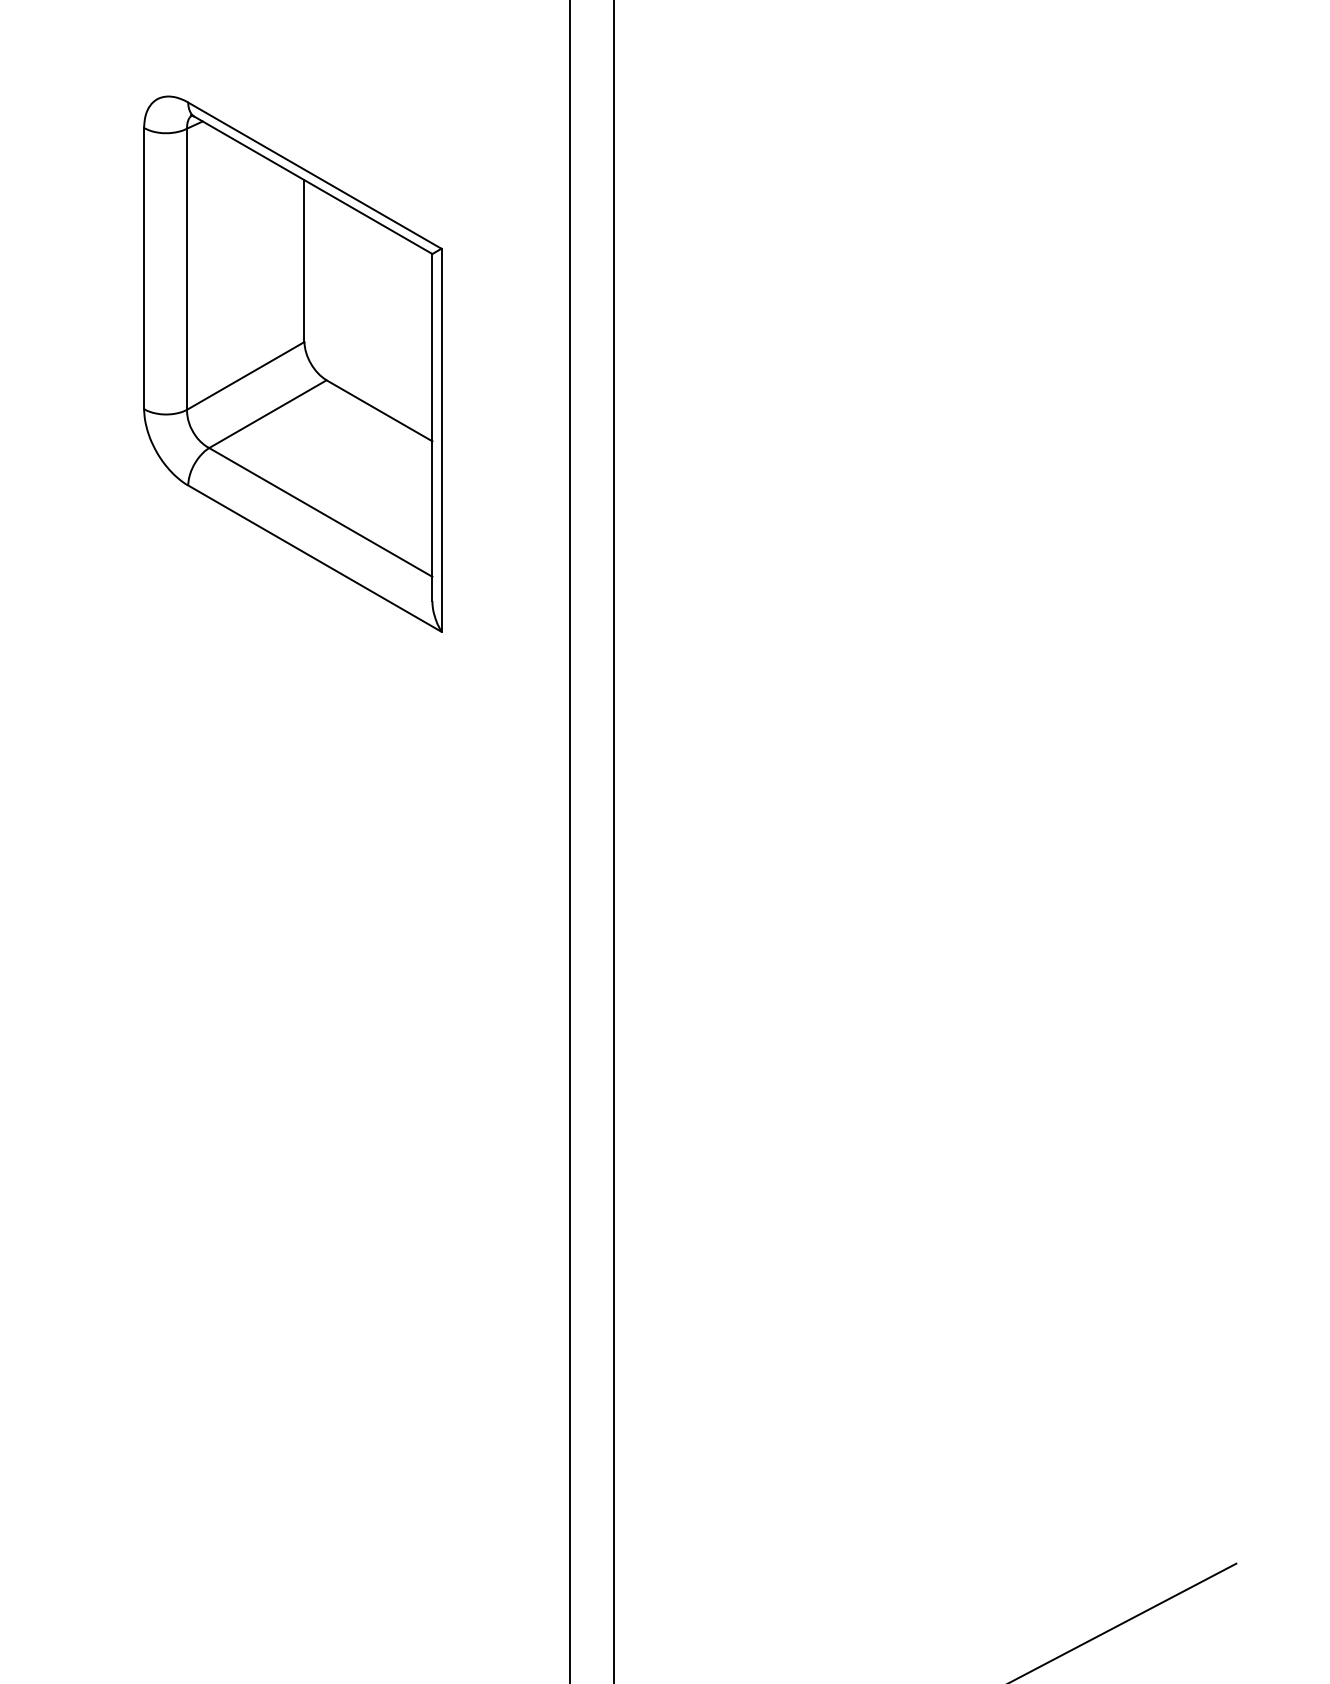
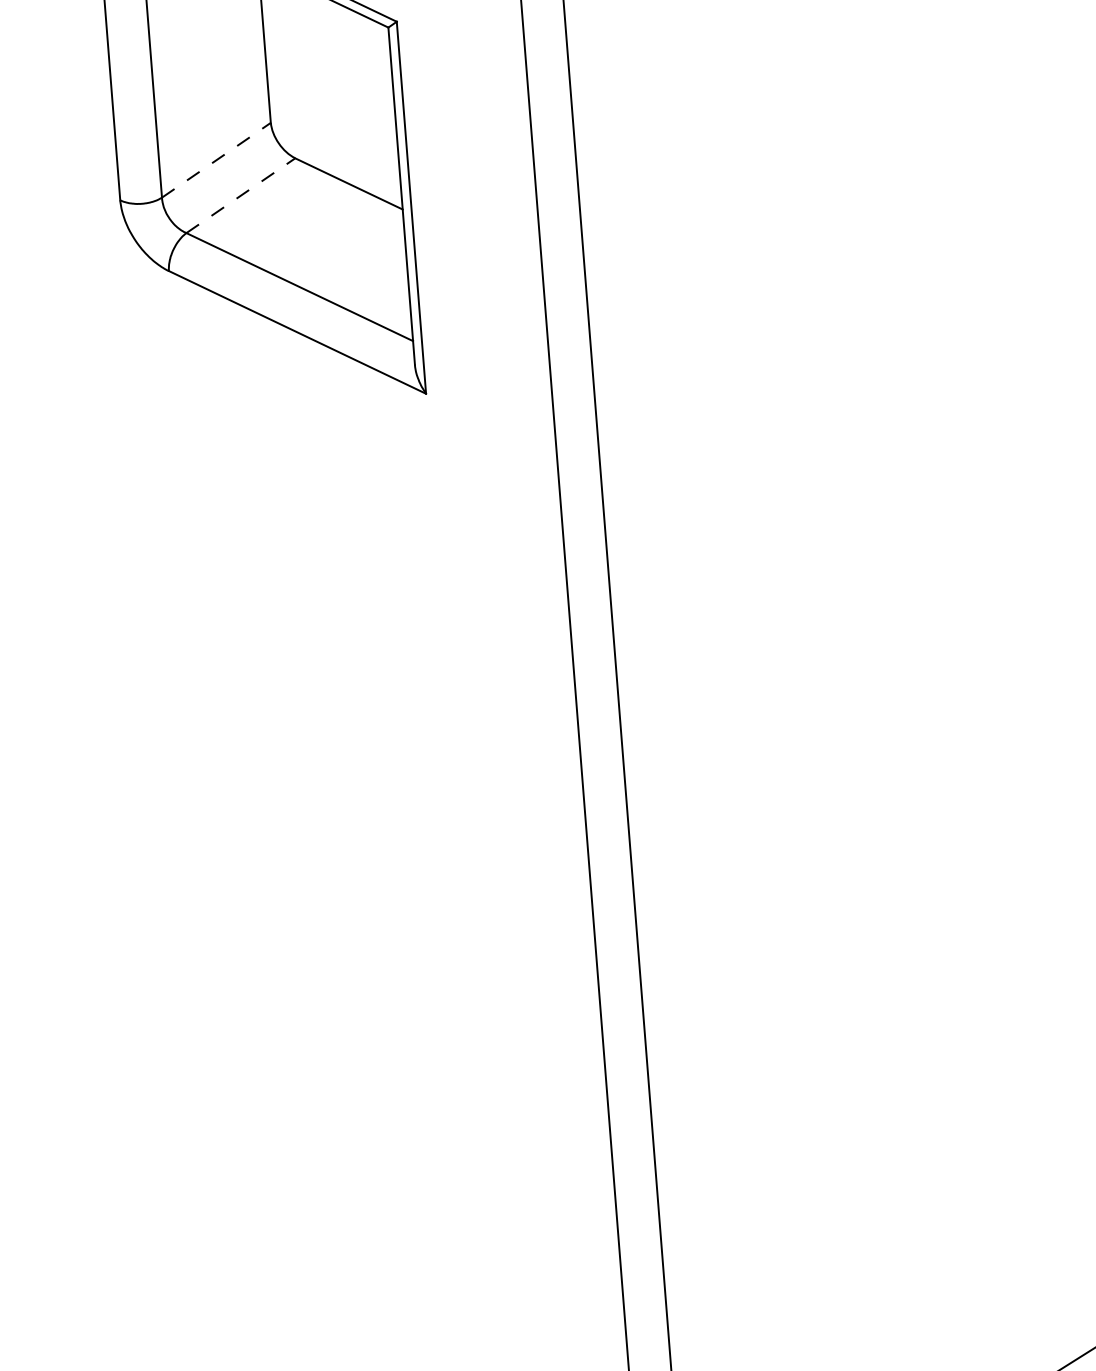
line: (245, 375) -> (216, 159), solid -> dashed
line: (267, 414) -> (240, 196), solid -> dashed

